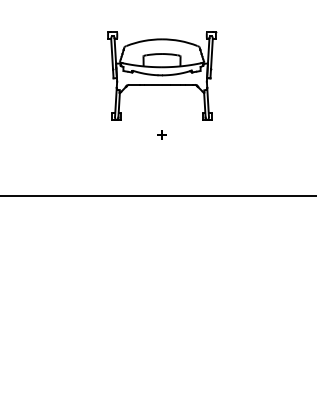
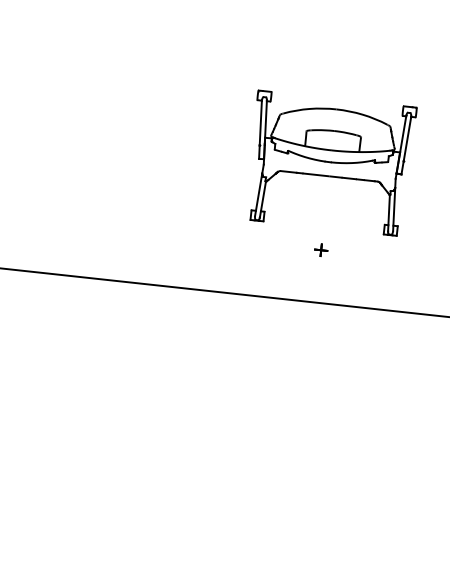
part: (162, 85) -> (329, 177), moved

